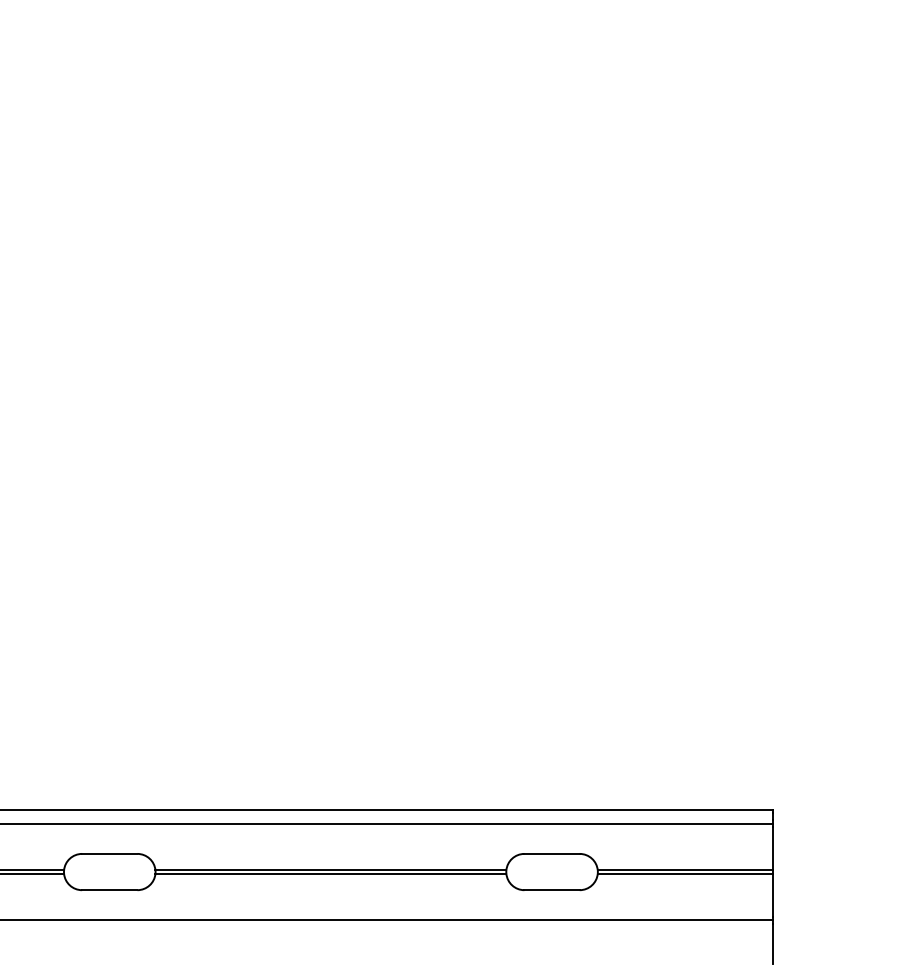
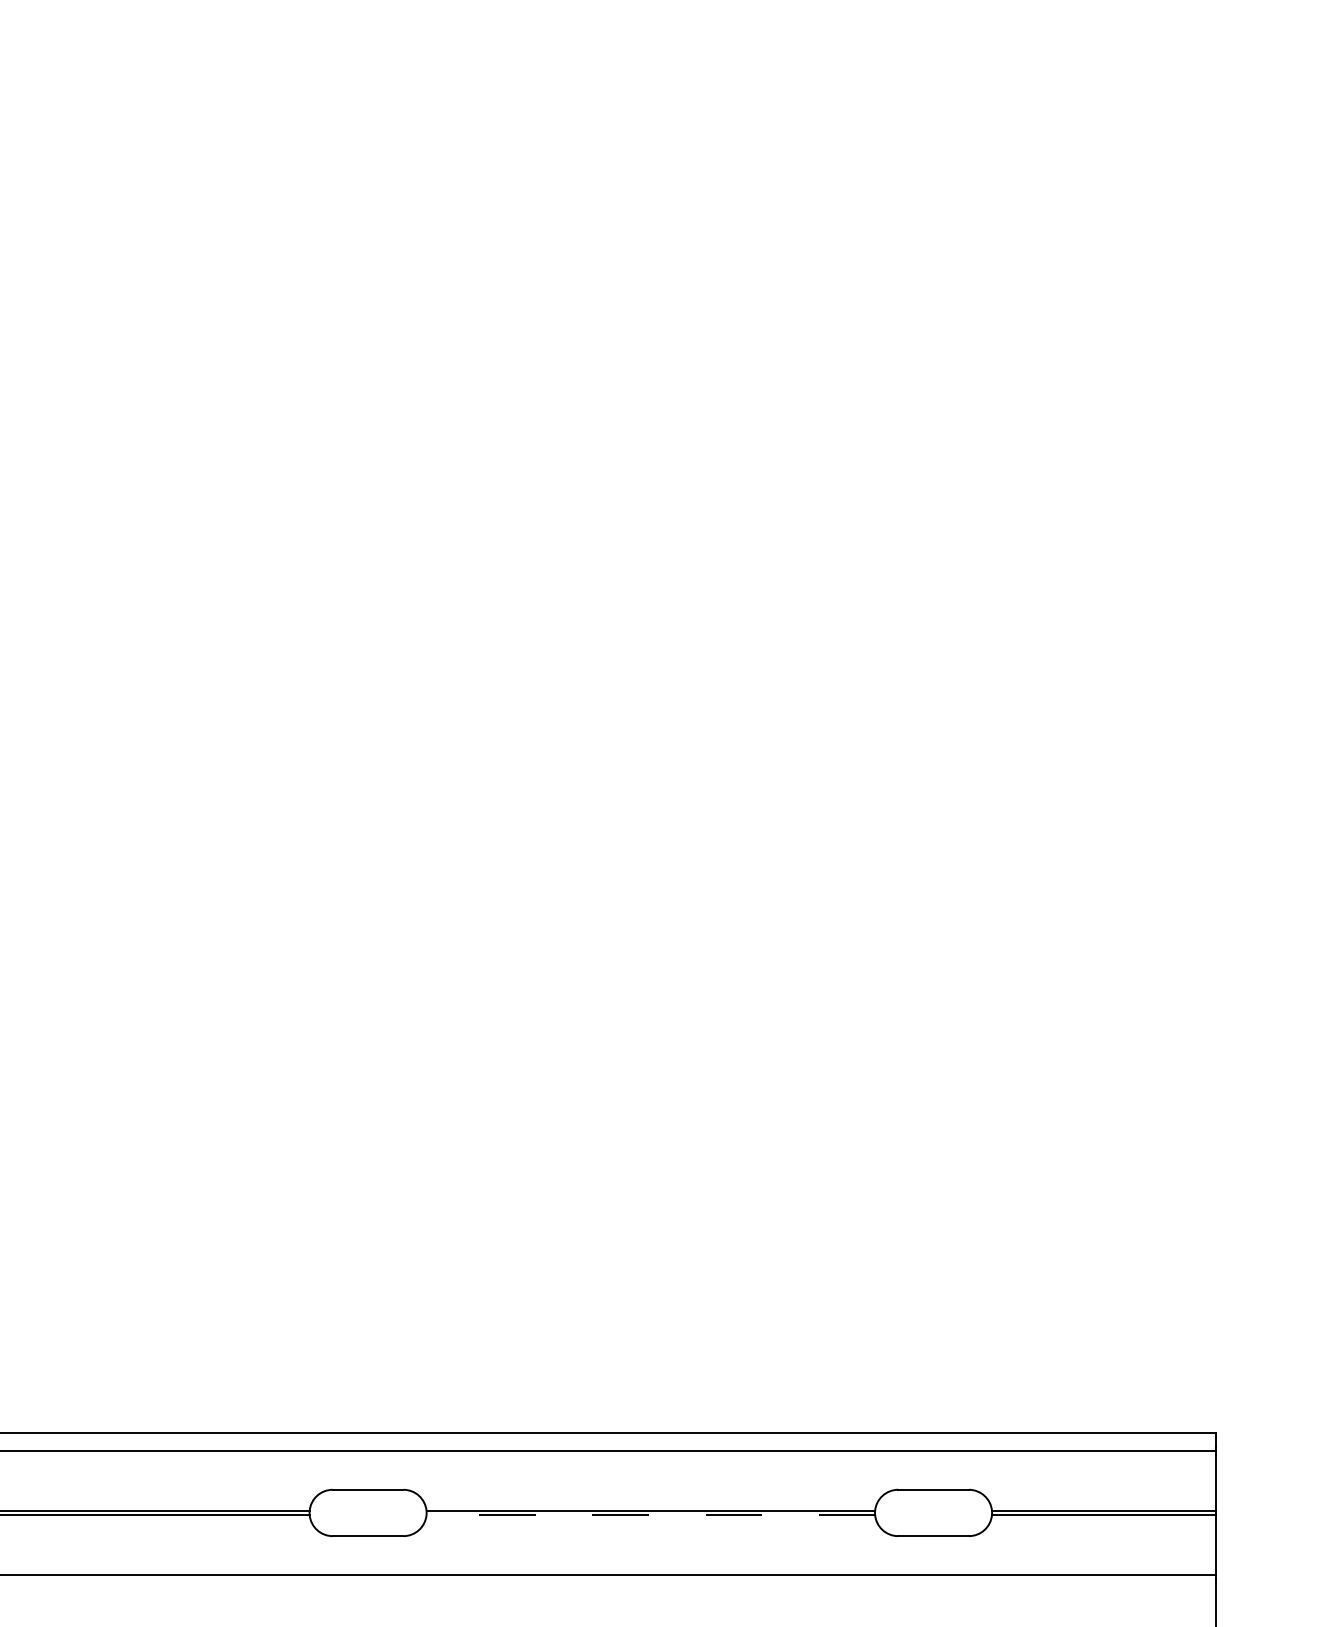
line: (330, 874) -> (650, 1515), solid -> dashed

